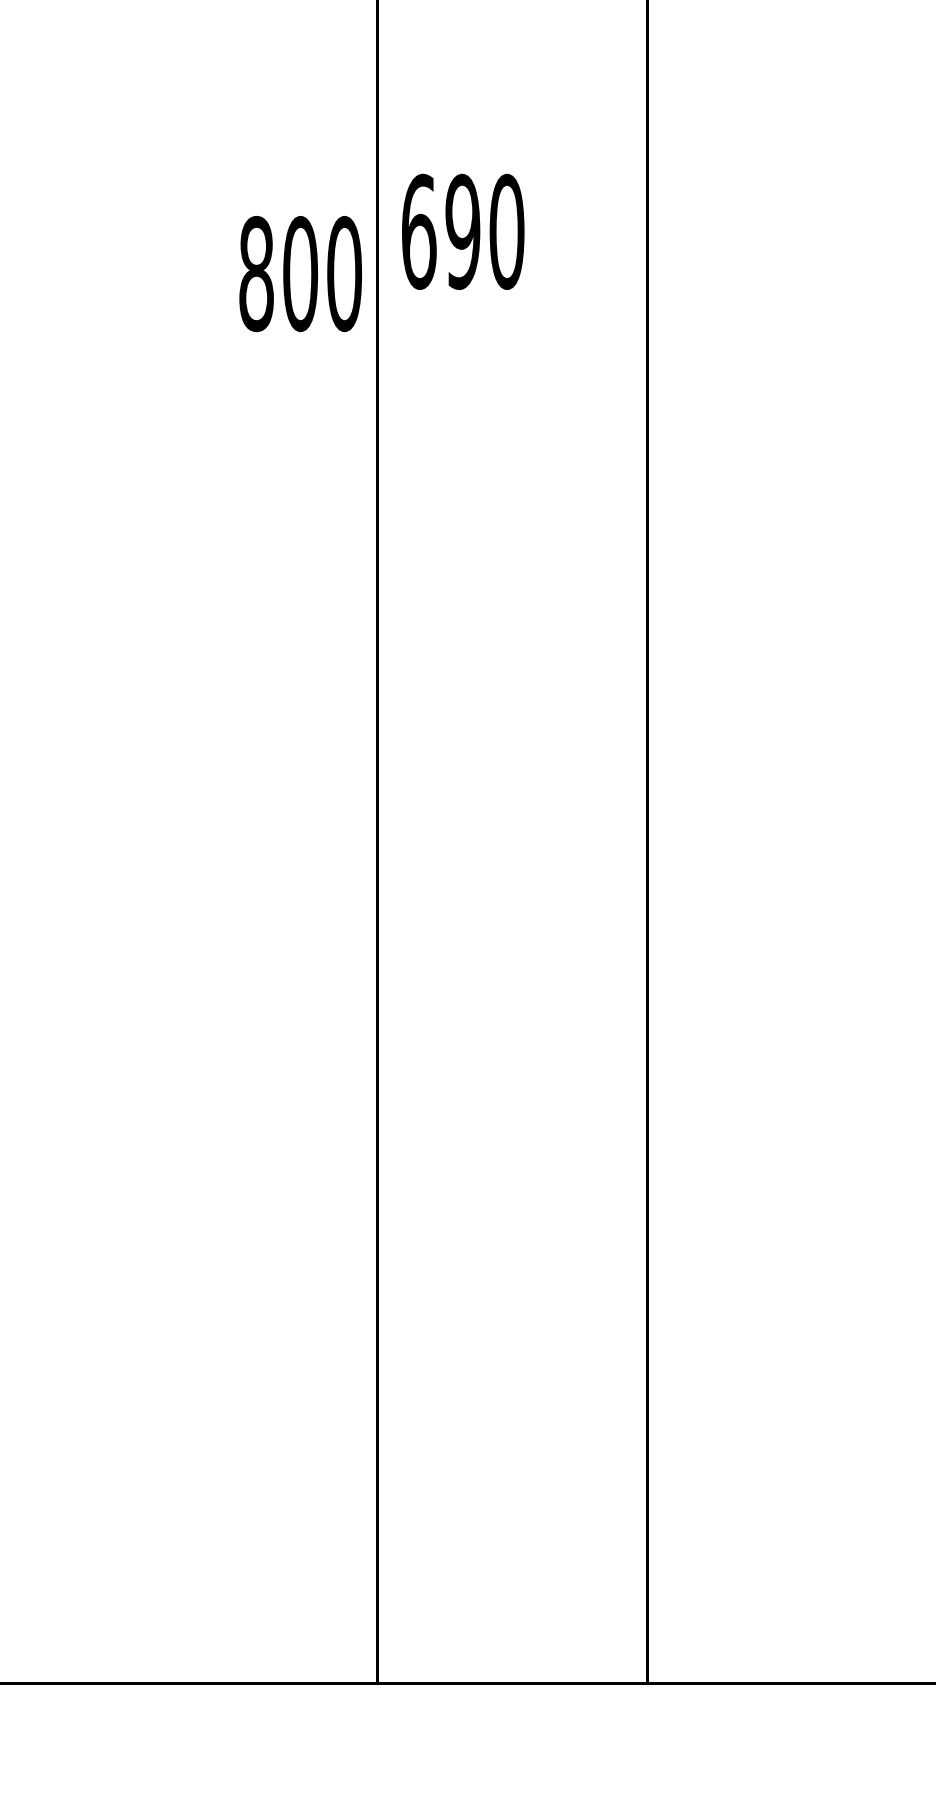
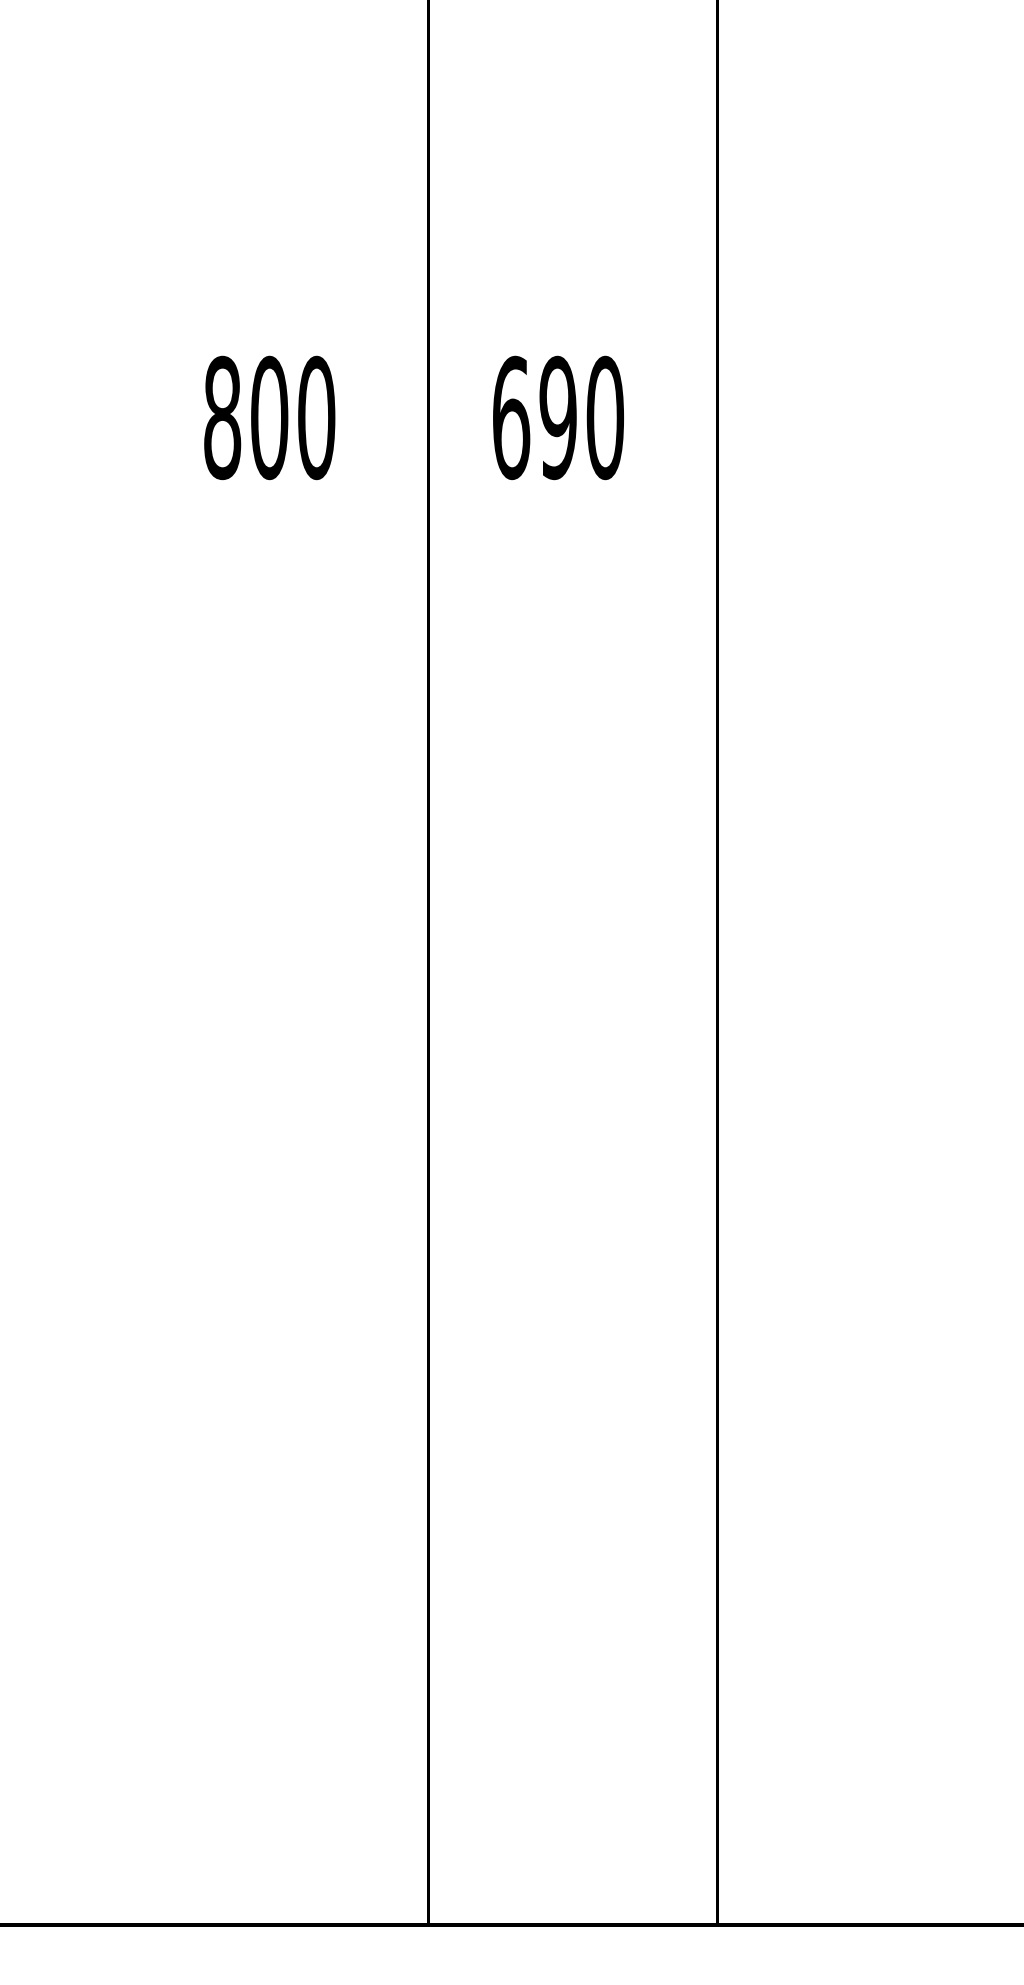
text: (463, 231) -> (558, 417), moved
text: (300, 273) -> (269, 417), moved

